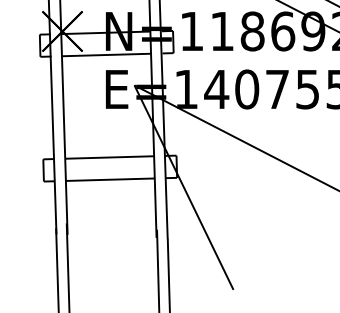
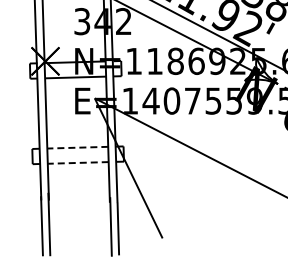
line: (109, 157) -> (77, 147), solid -> dashed
line: (109, 179) -> (77, 162), solid -> dashed

